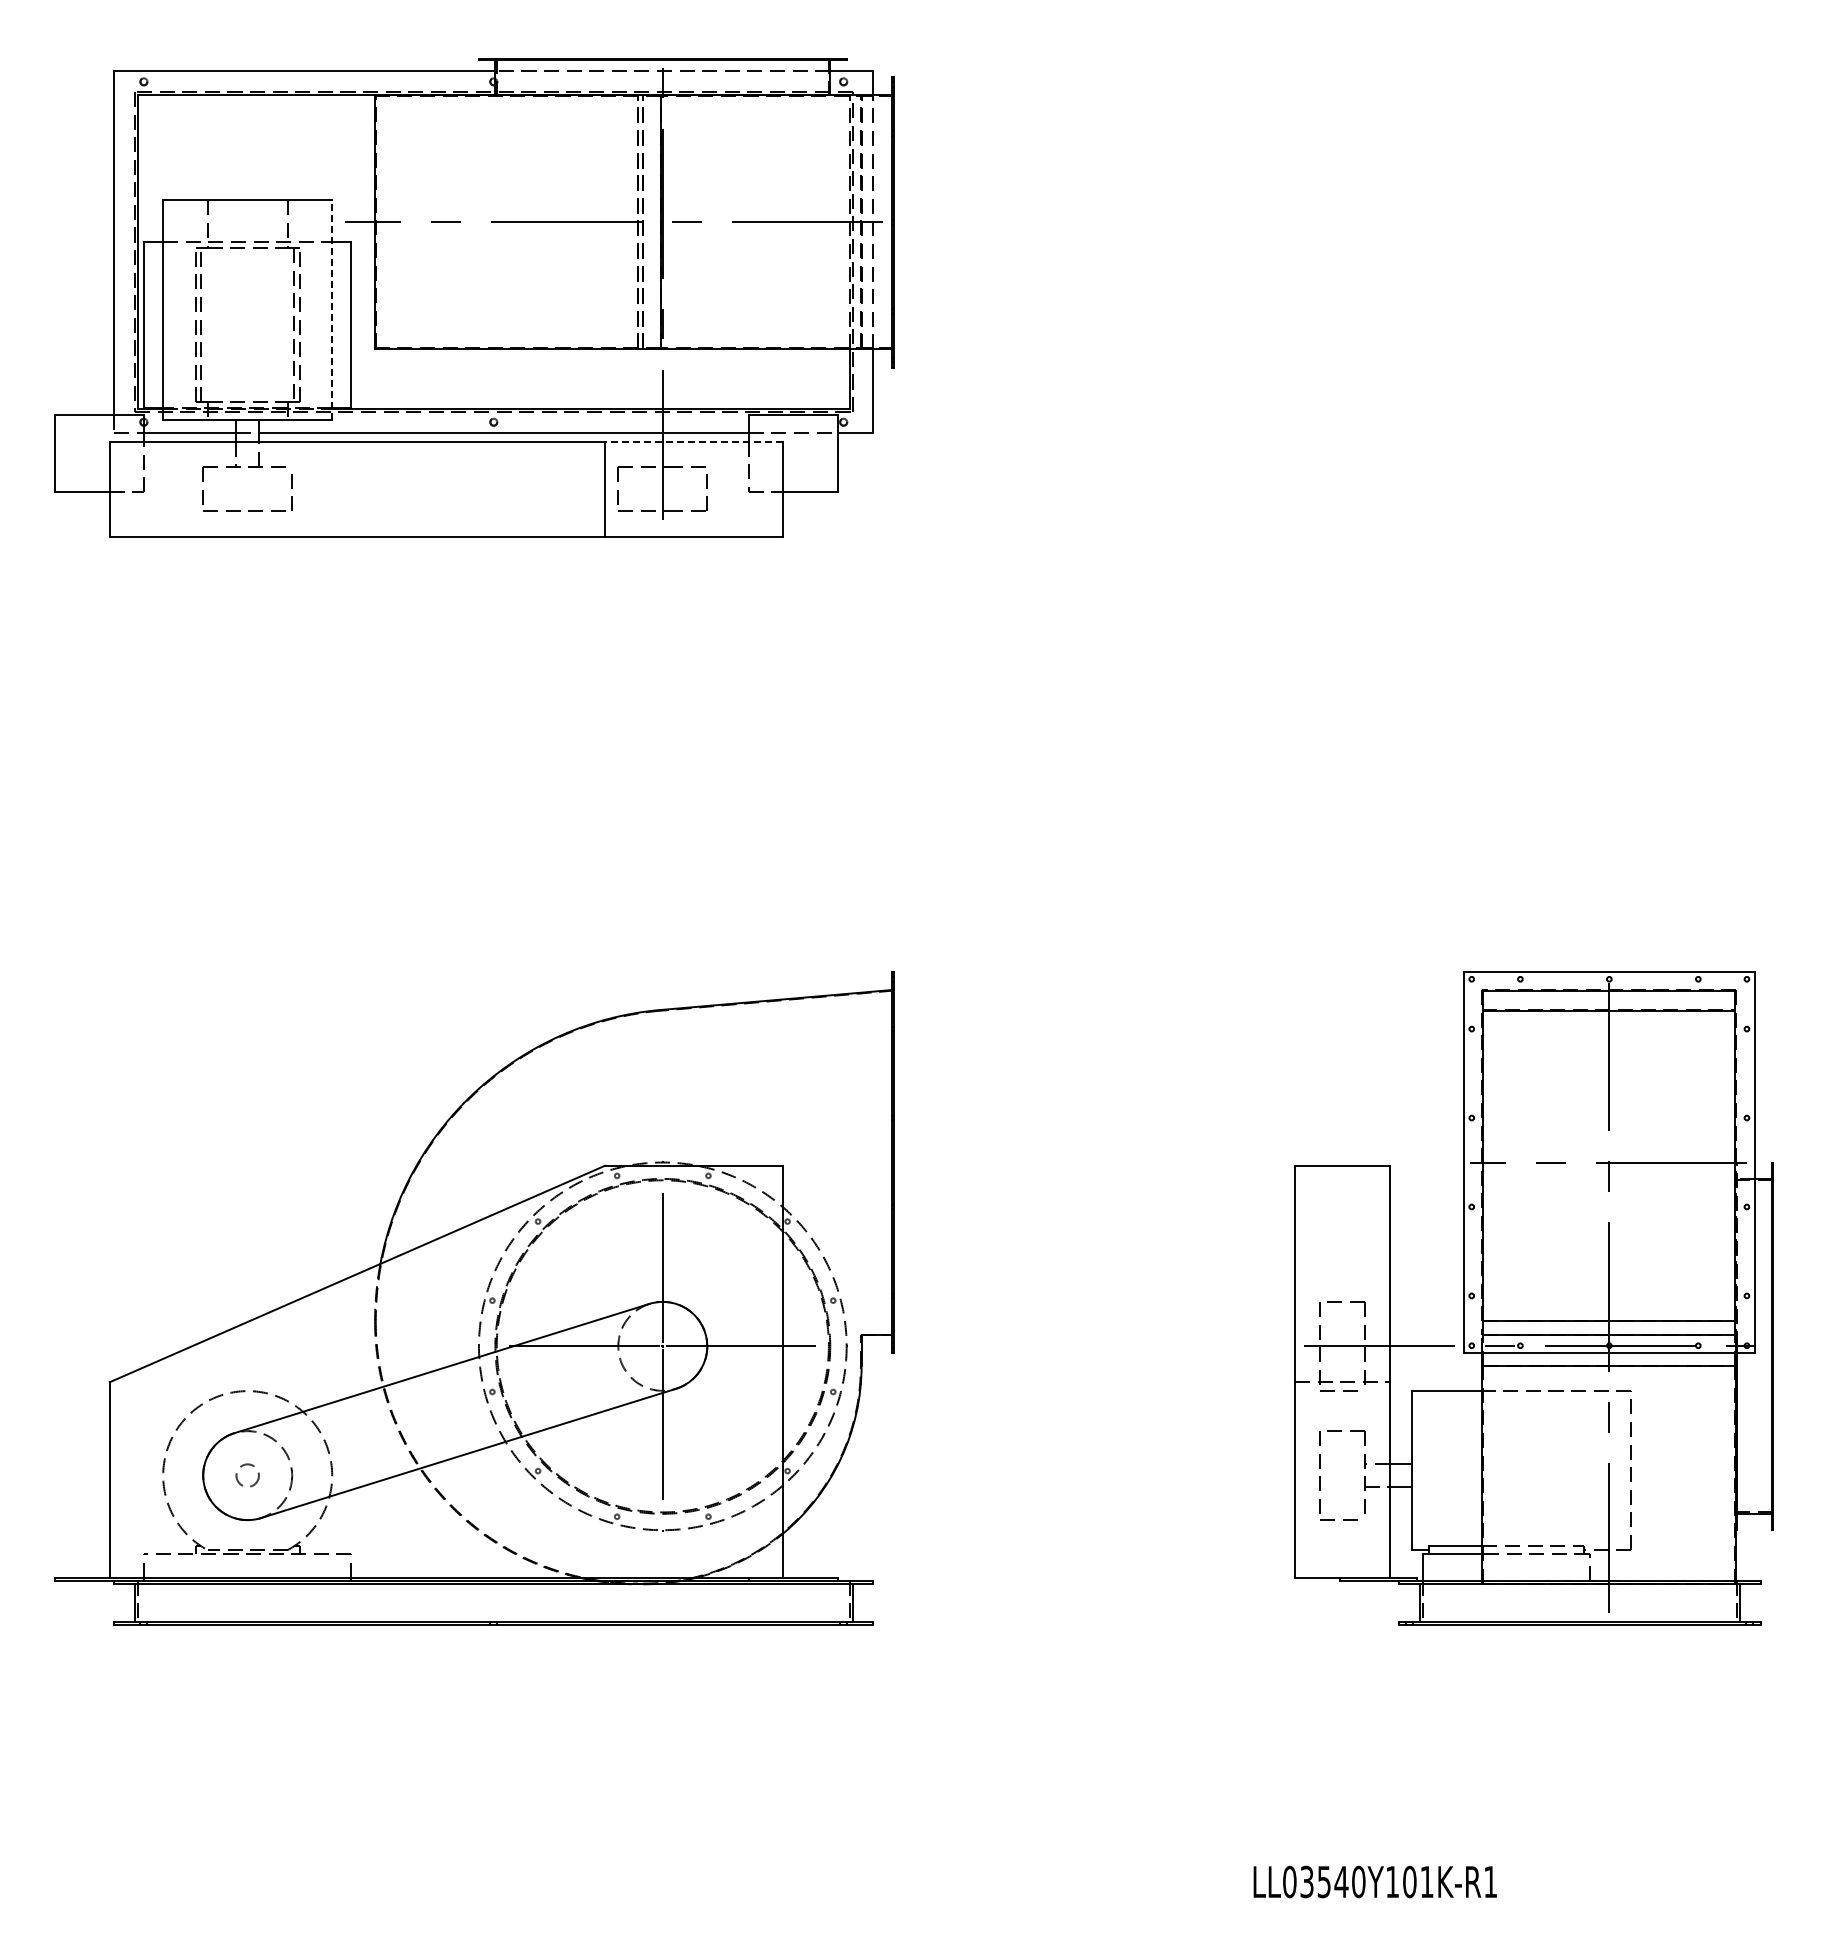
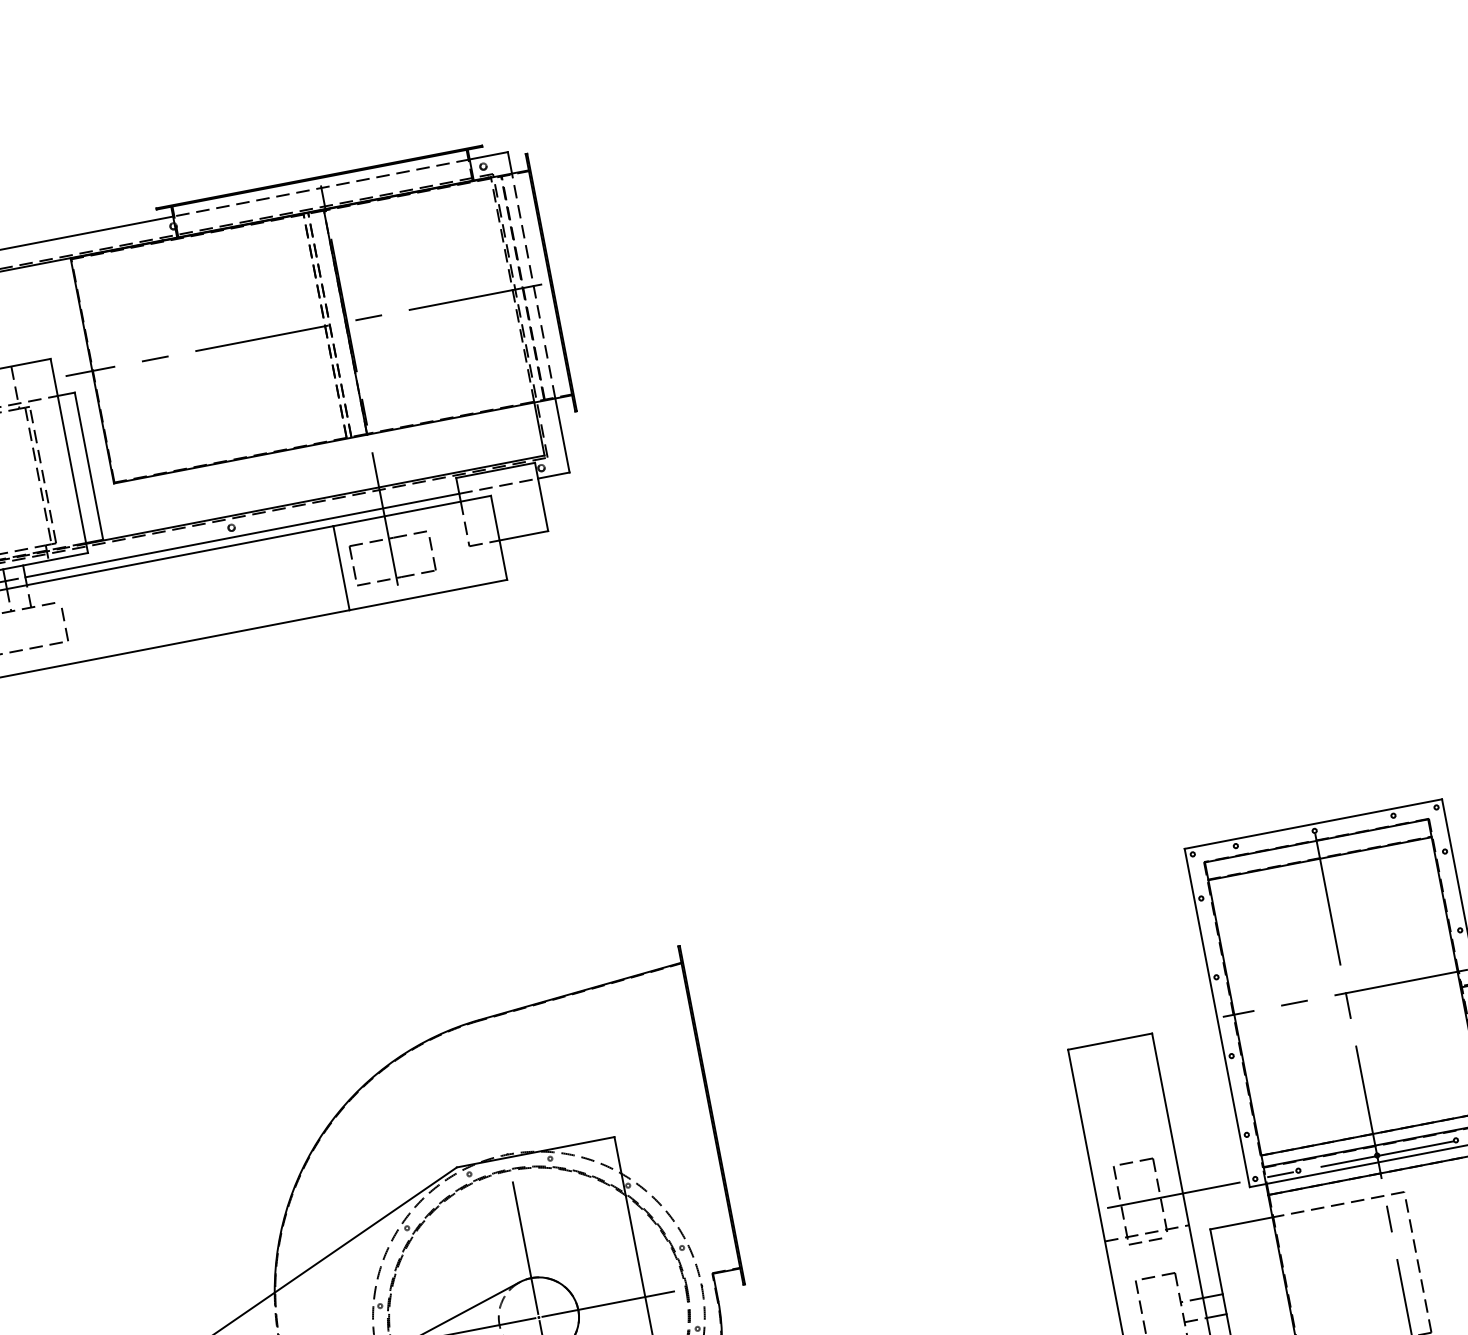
line: (332, 310) -> (69, 456), dashed -> solid
line: (693, 441) -> (411, 510), dashed -> solid

